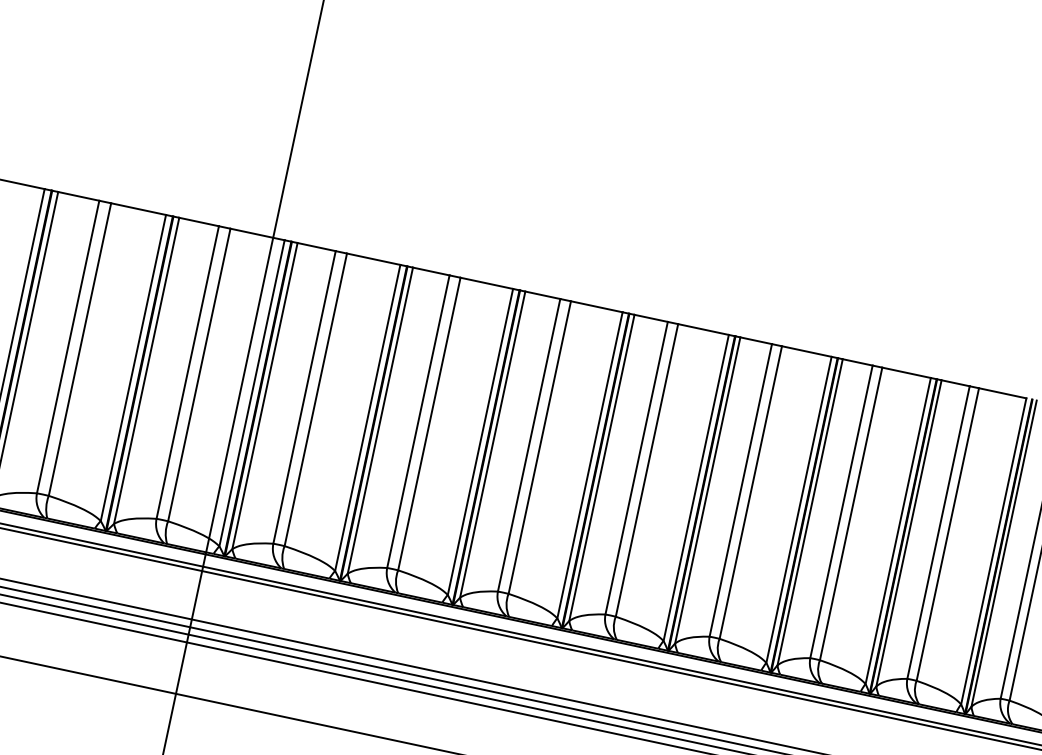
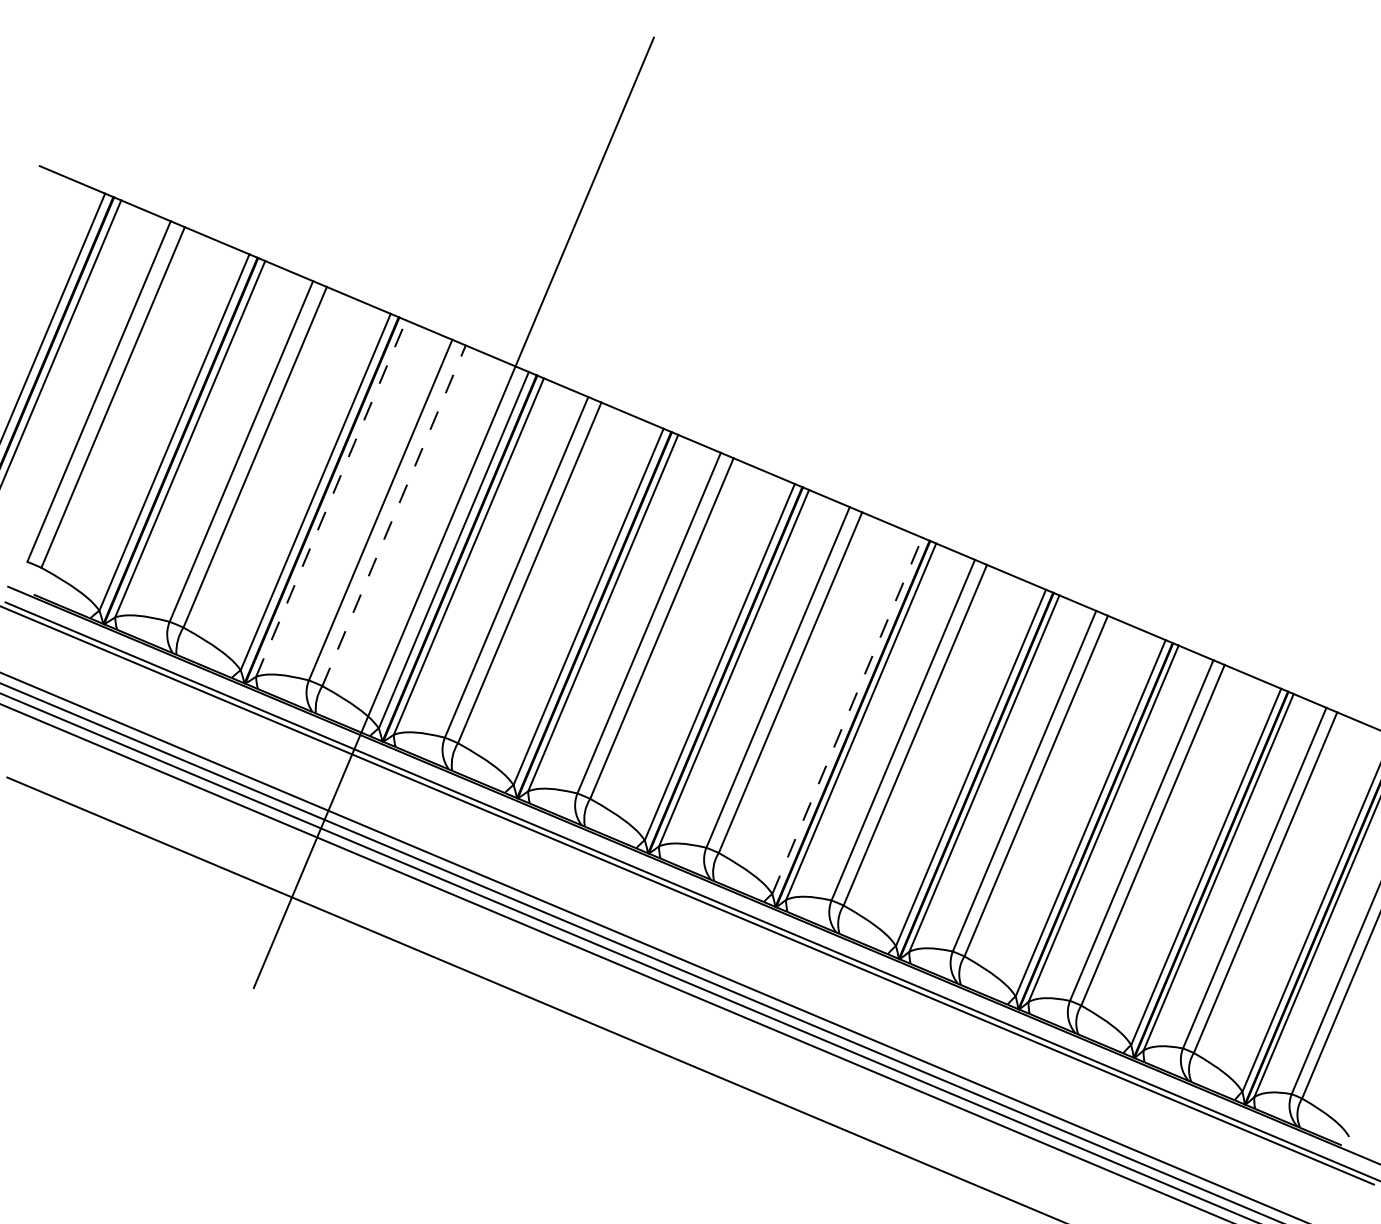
line: (146, 370) -> (331, 498), solid -> dashed
line: (199, 374) -> (394, 515), solid -> dashed
line: (590, 465) -> (847, 715), solid -> dashed

